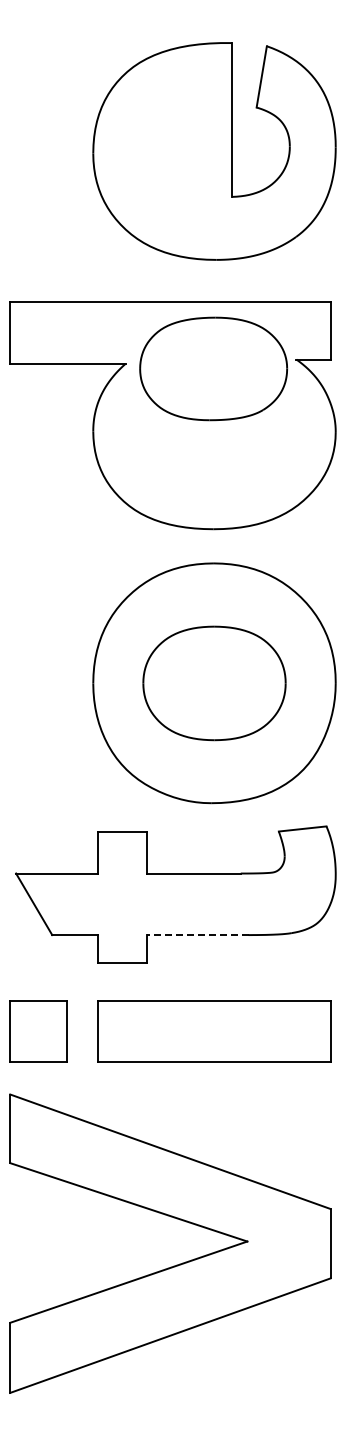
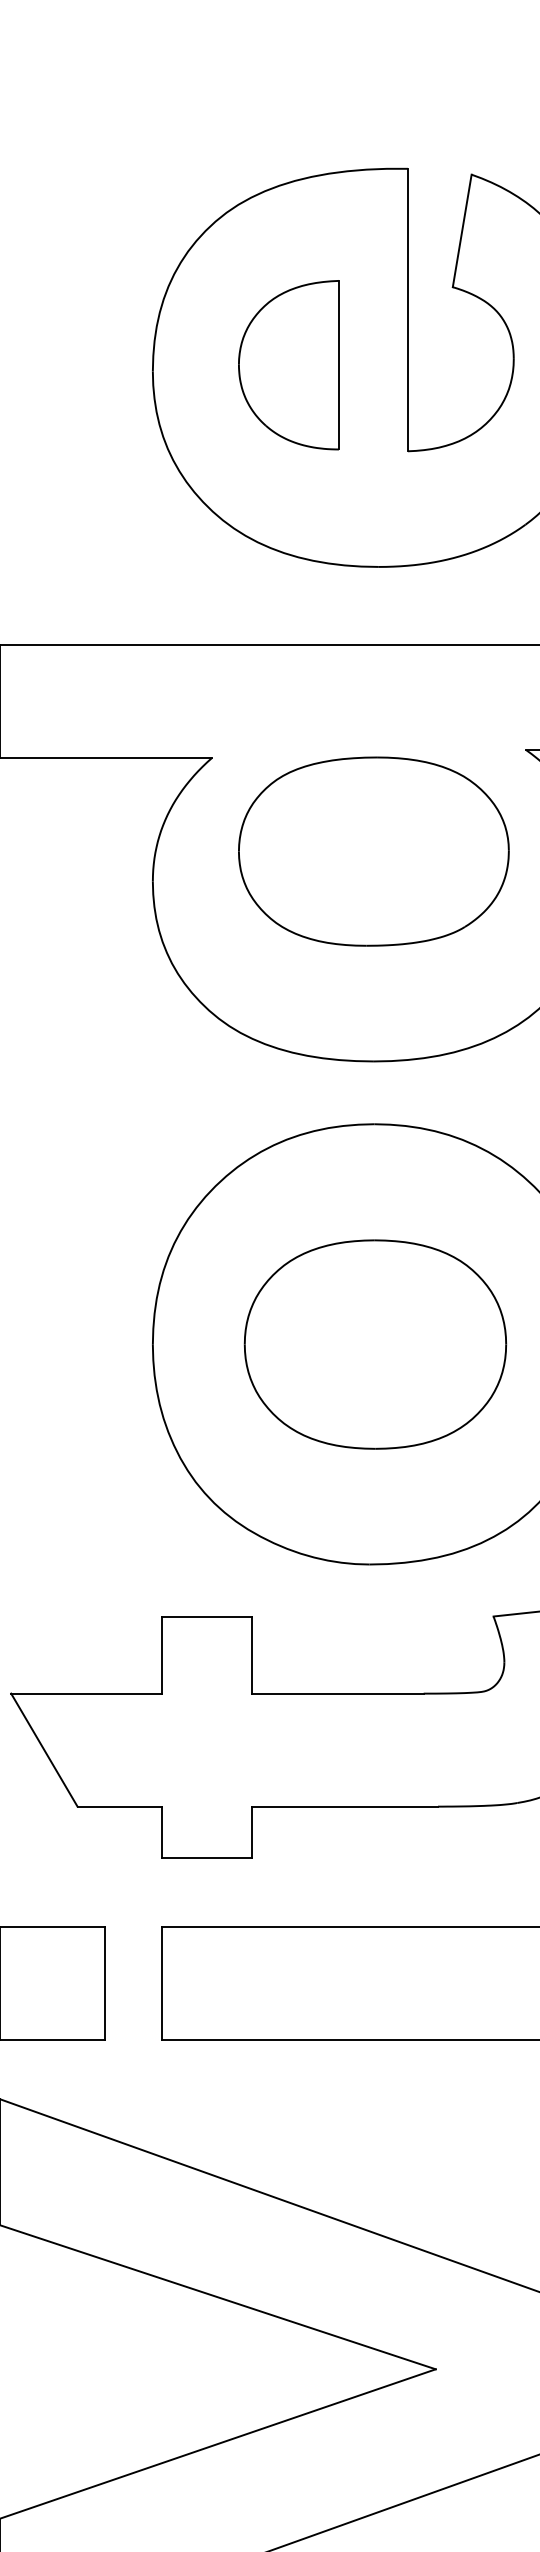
part: (167, 149) -> (289, 364), added
part: (213, 368) -> (373, 850), moved
line: (197, 935) -> (344, 1807), dashed -> solid

